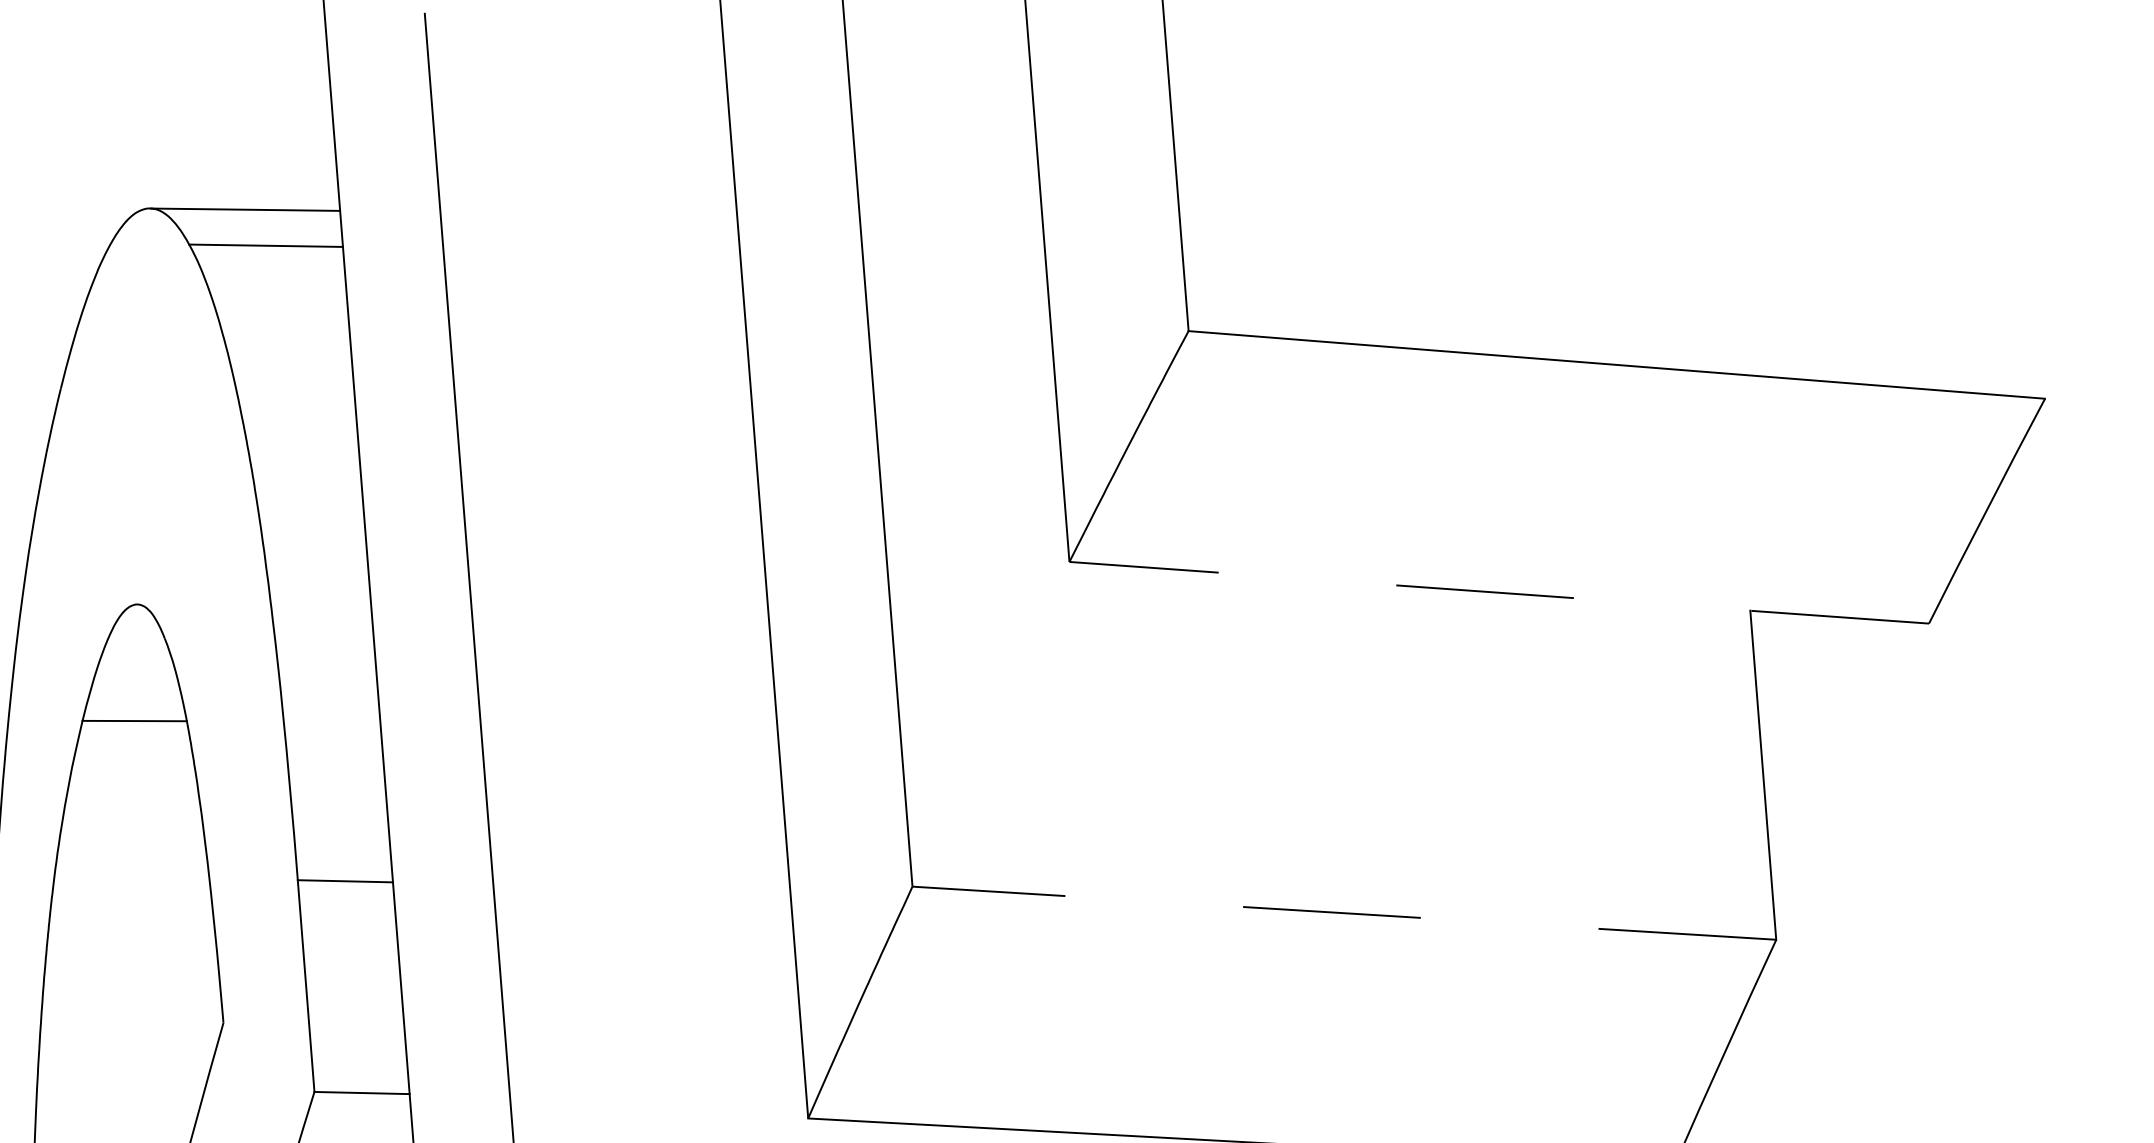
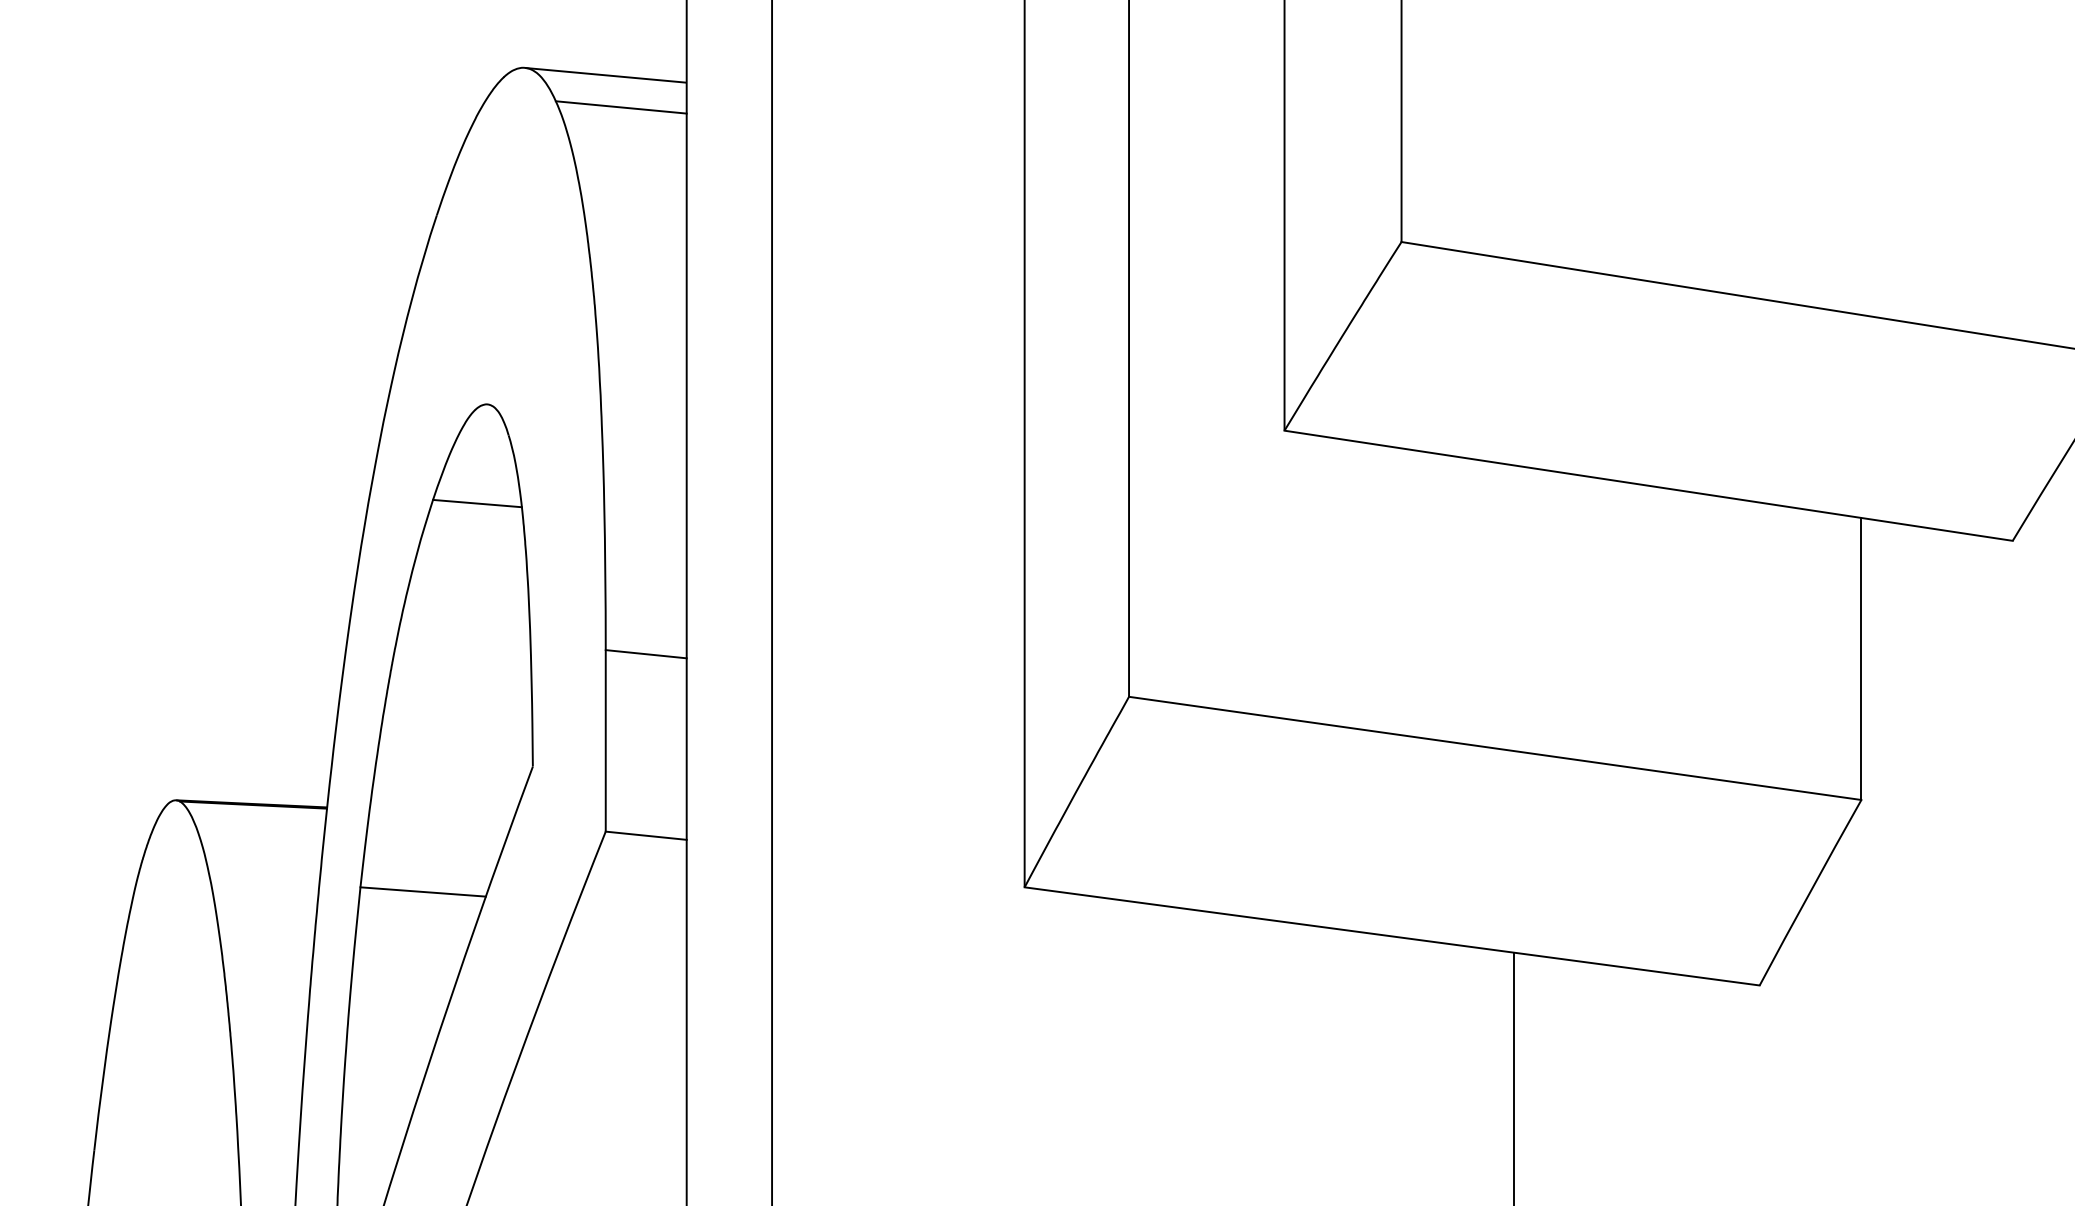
line: (1499, 592) -> (1648, 485), dashed -> solid
line: (1344, 913) -> (1495, 748), dashed -> solid

